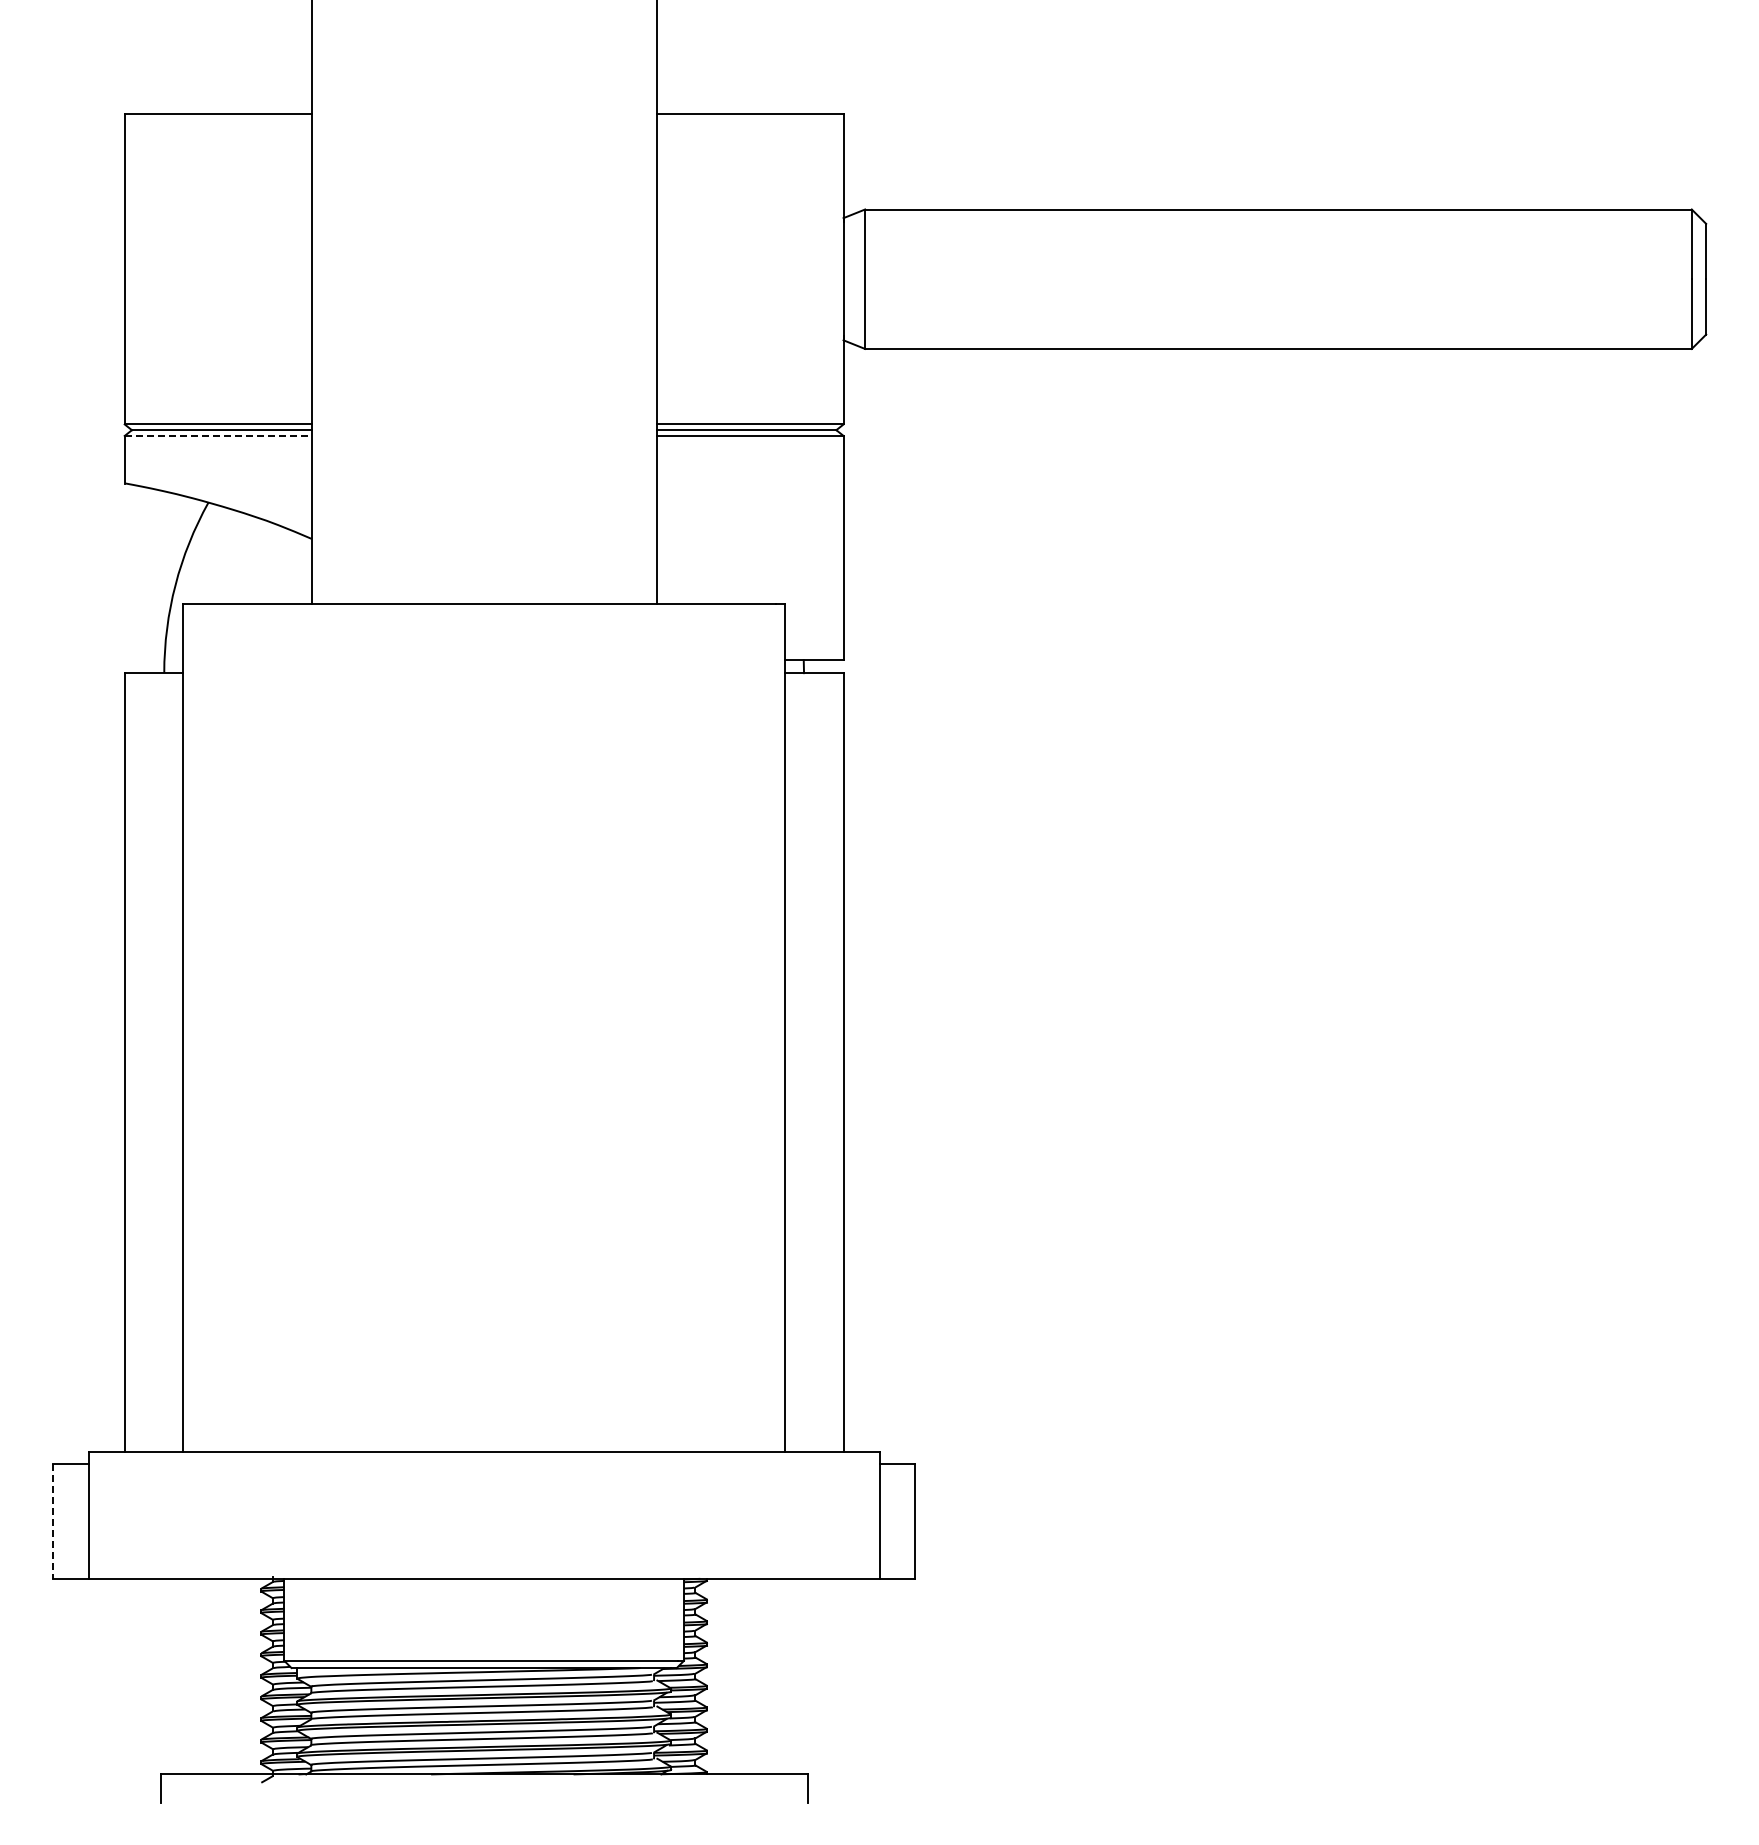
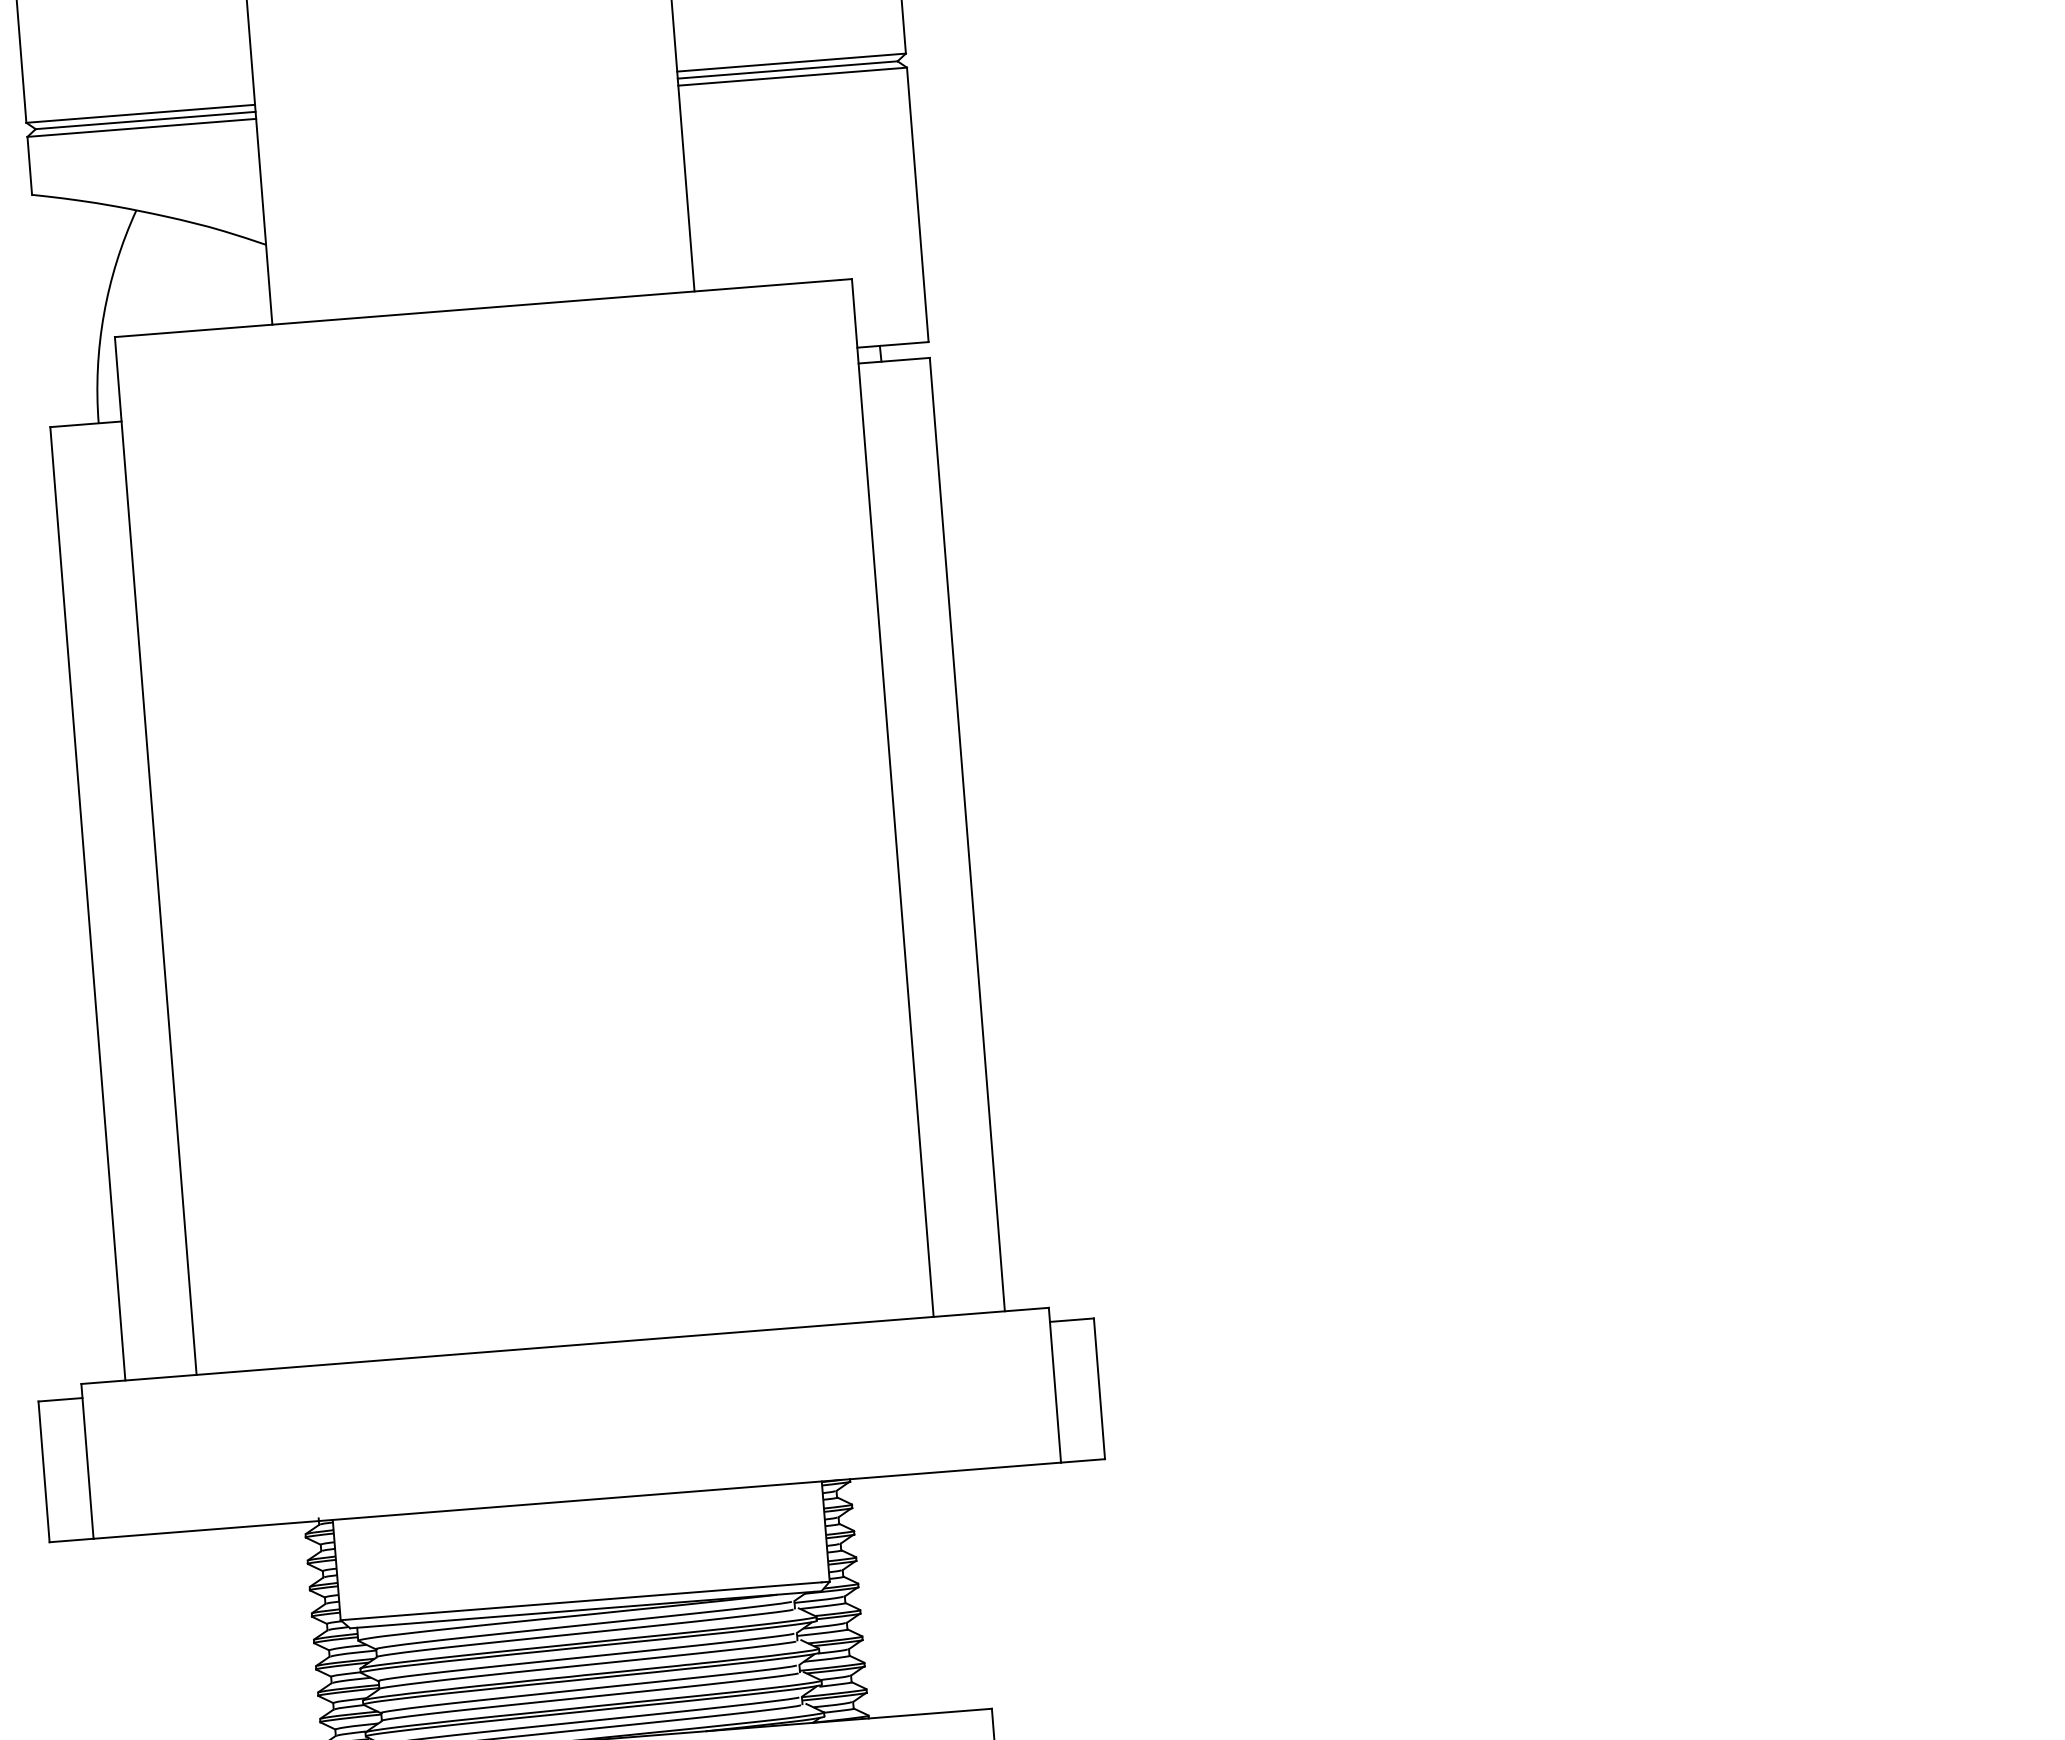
line: (218, 435) -> (142, 127), dashed -> solid
line: (52, 1521) -> (43, 1472), dashed -> solid

